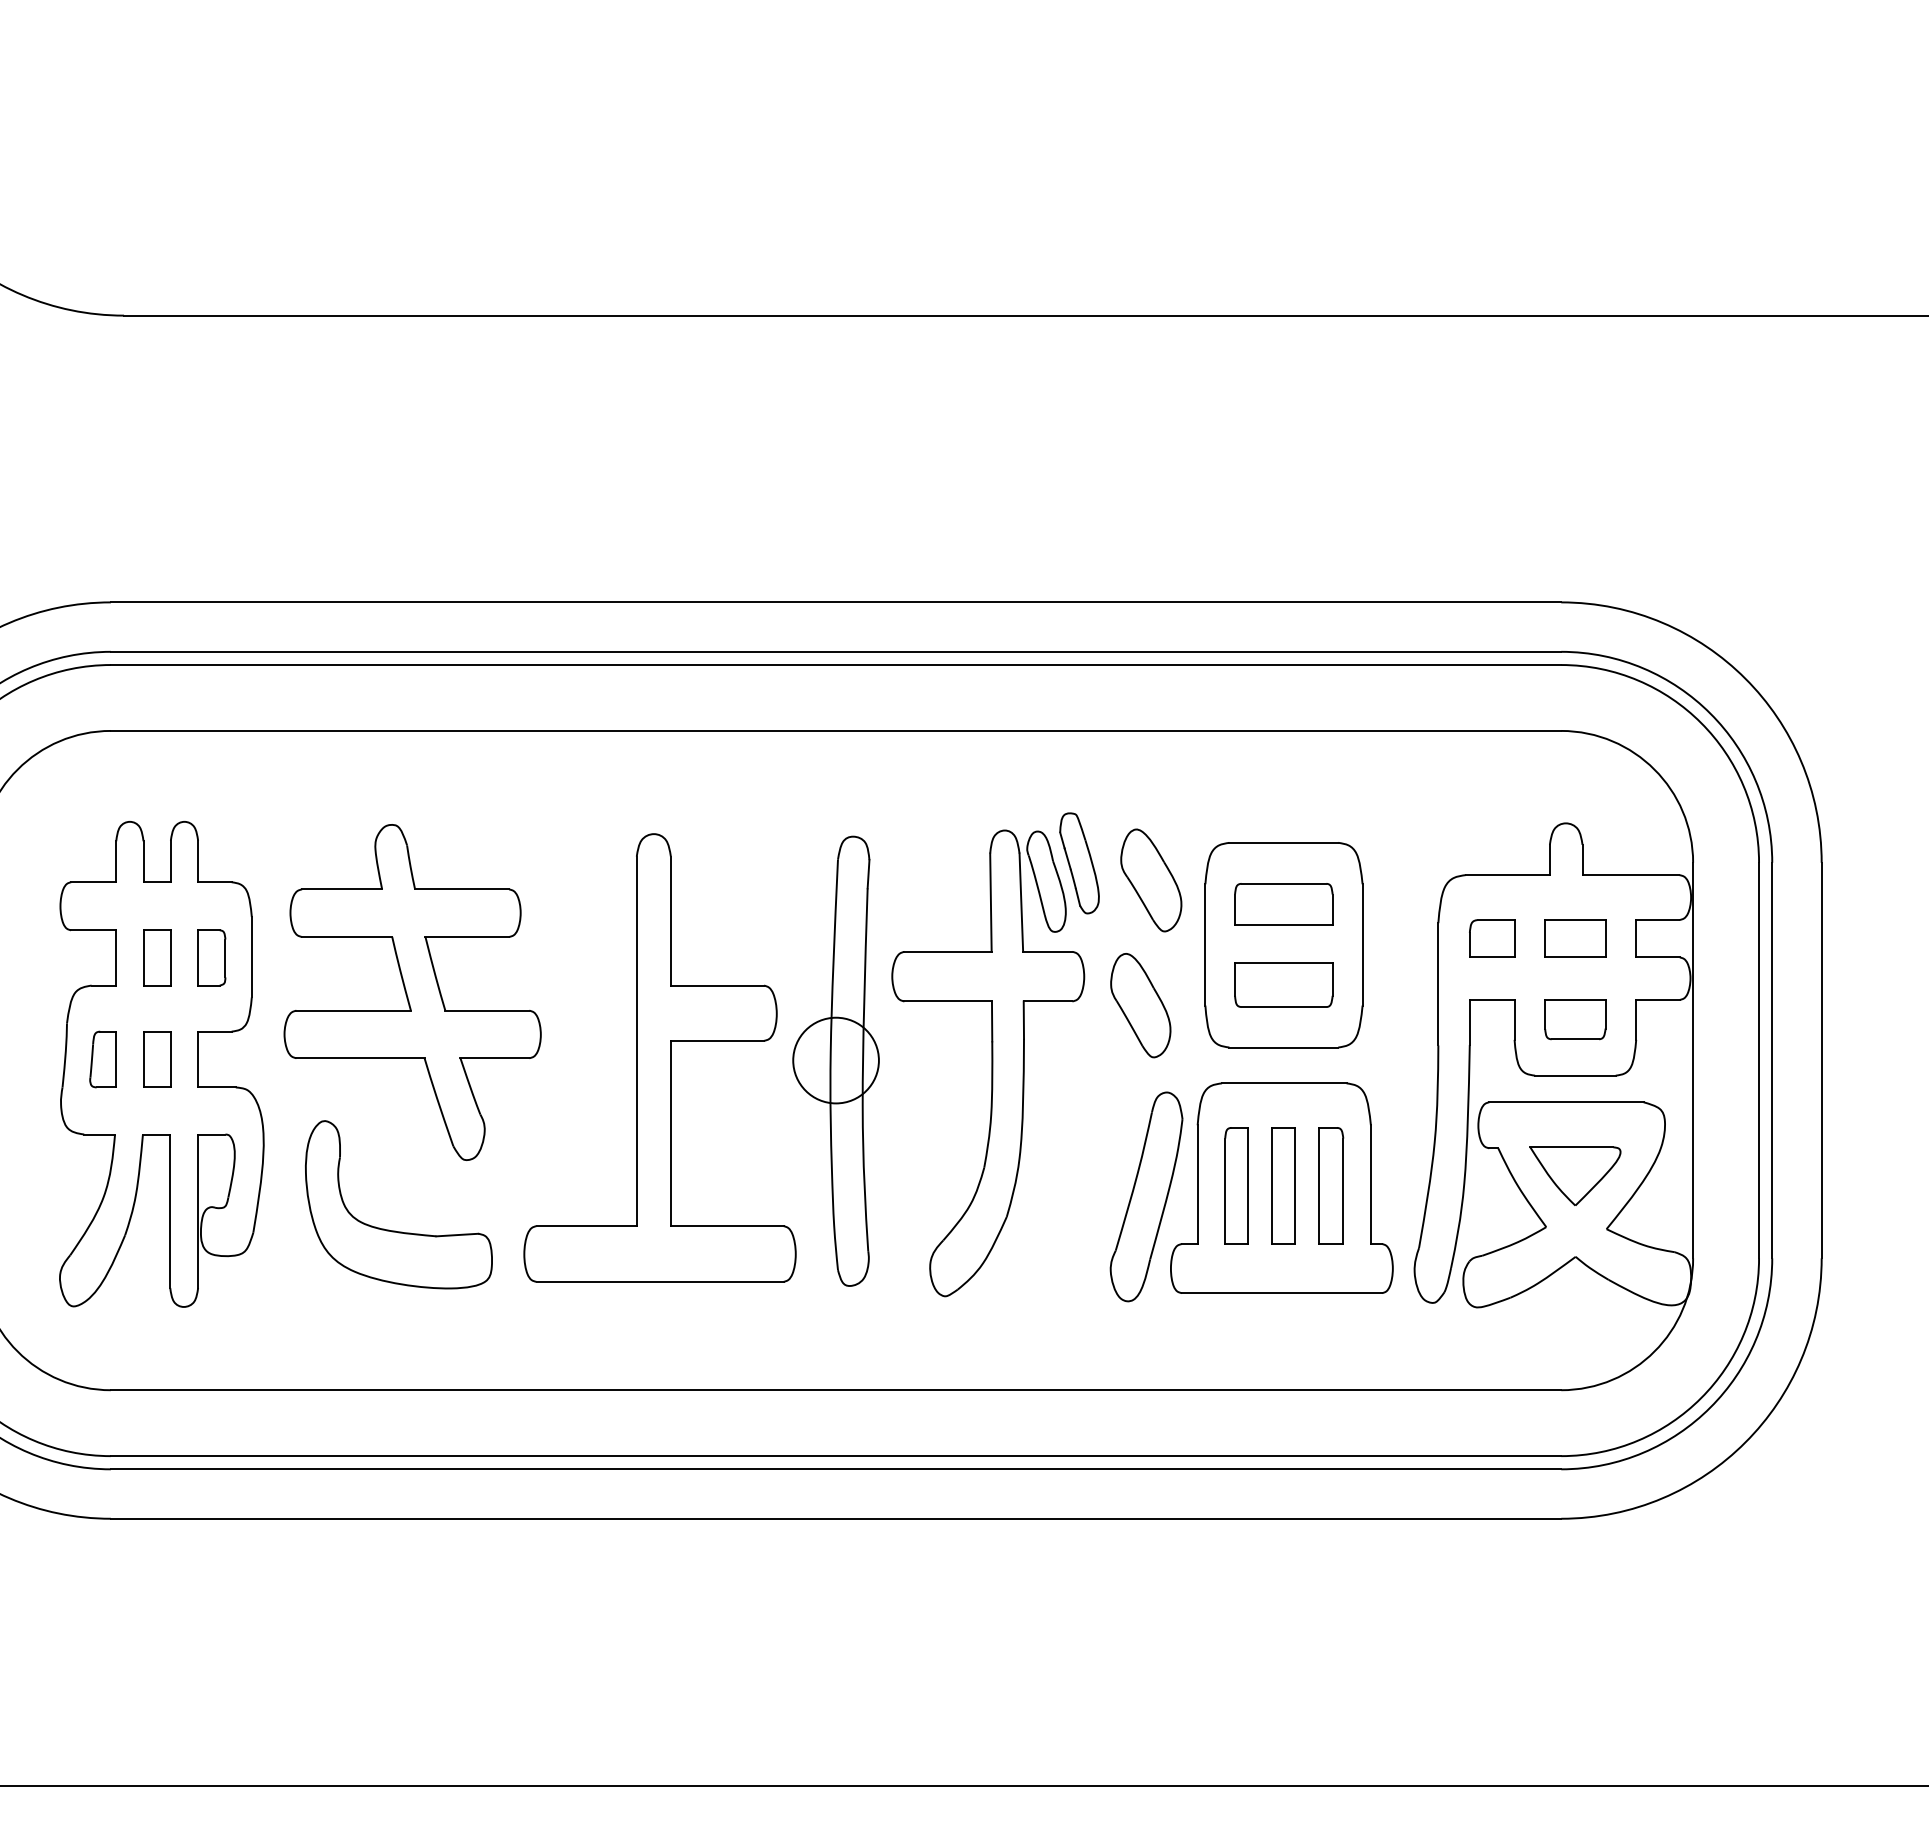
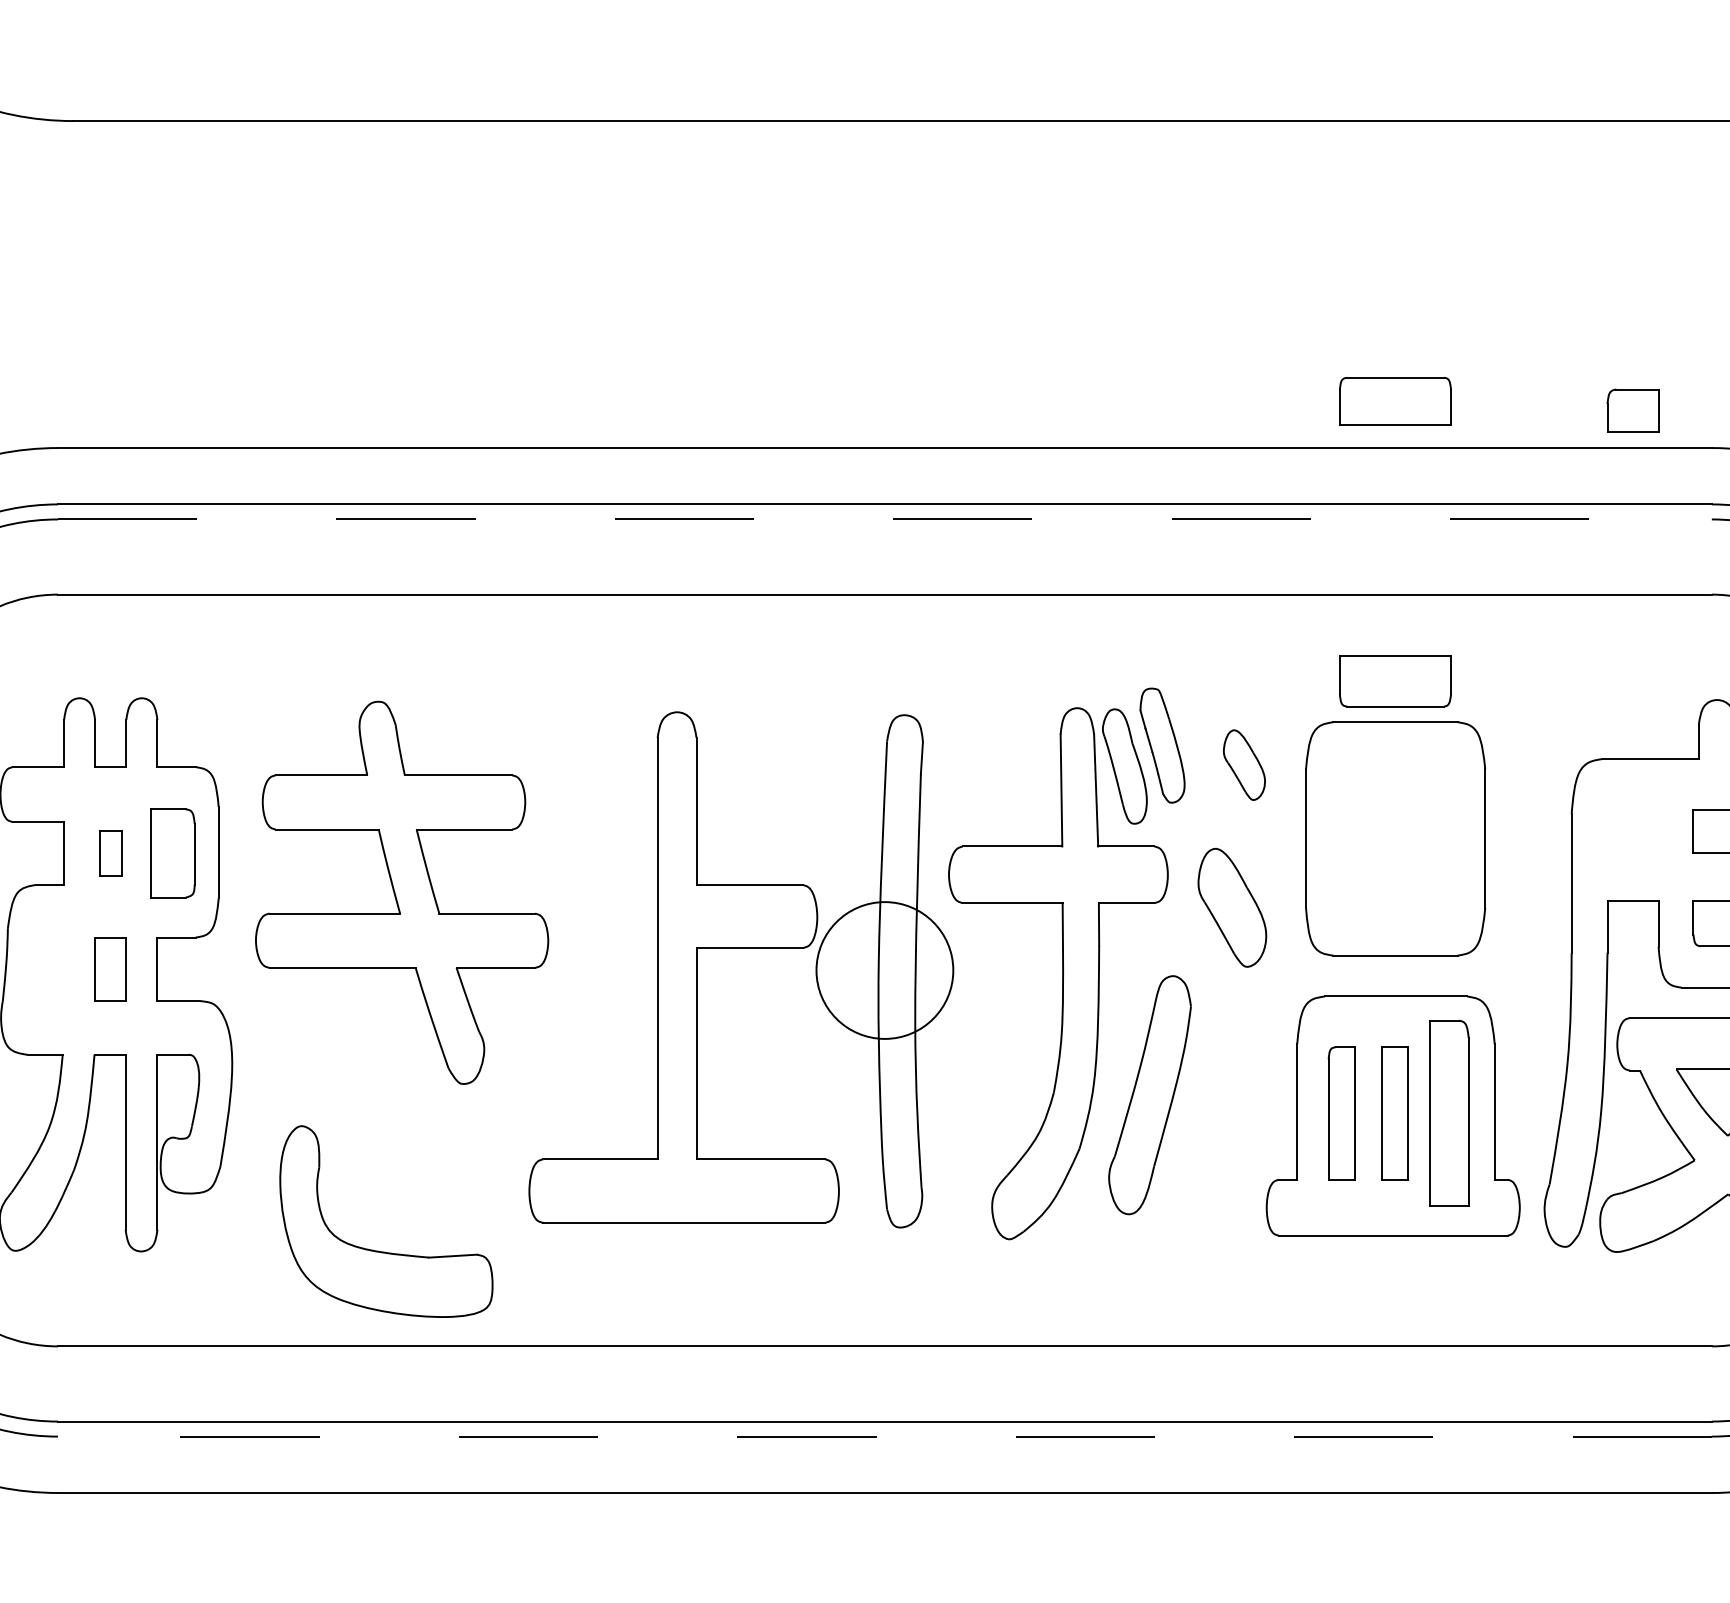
line: (836, 665) -> (885, 520), solid -> dashed
part: (1151, 880) -> (1244, 765), size x0.6
part: (1283, 904) -> (1395, 401), moved
part: (1492, 938) -> (1633, 410), moved
part: (157, 957) -> (111, 852), size x0.7
part: (211, 957) -> (172, 852), size x1.4
part: (1283, 984) -> (1395, 680), moved
part: (102, 1059) -> (48, 969), removed
circle: (835, 1060) -> (884, 970), size x1.4
part: (1331, 1185) -> (1449, 1112), size x1.4
part: (1146, 1196) -> (1149, 1094), moved
part: (395, 1230) -> (382, 1250), moved
line: (835, 1469) -> (884, 1436), solid -> dashed

